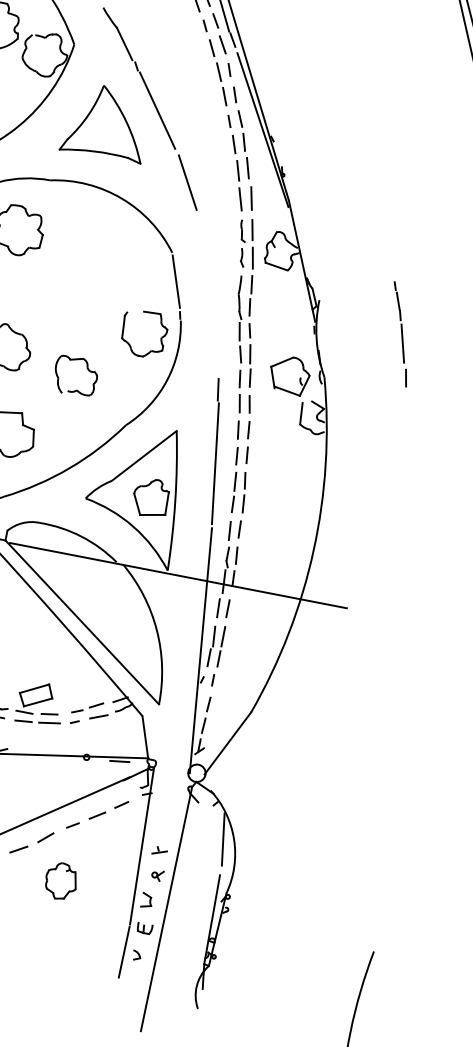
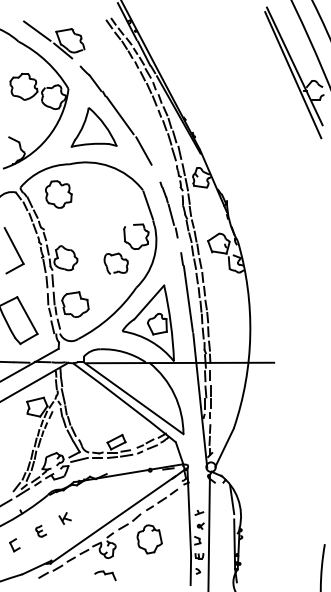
part: (399, 333) -> (168, 209), moved
part: (85, 368) -> (120, 258), moved
part: (61, 881) -> (149, 539), size x1.43

